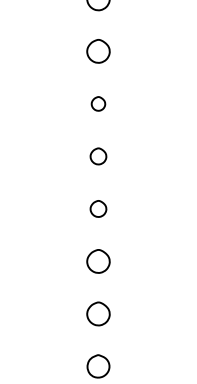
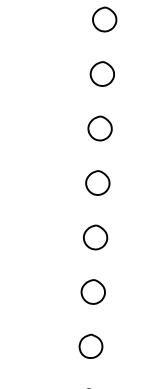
part: (98, 103) -> (102, 73), size x1.67
part: (98, 156) -> (100, 128), size x1.43
part: (98, 208) -> (97, 182), size x1.43

